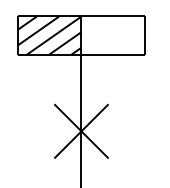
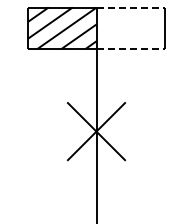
line: (113, 16) -> (131, 7), solid -> dashed
line: (113, 54) -> (131, 48), solid -> dashed

